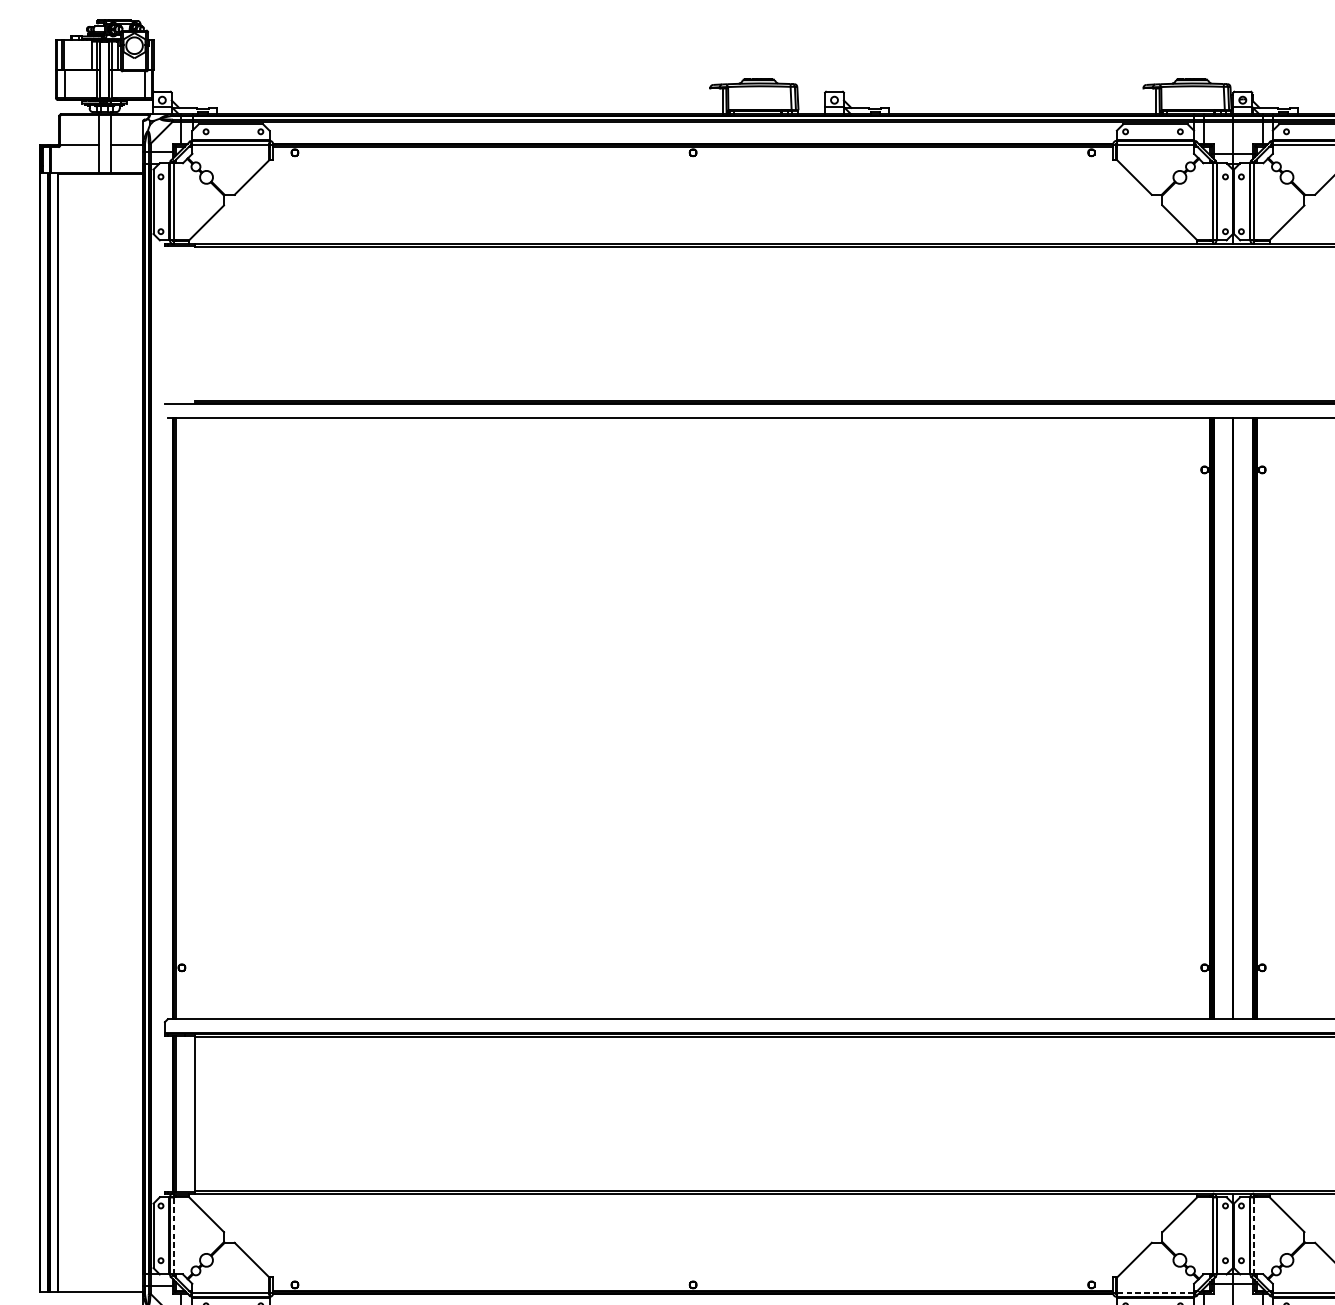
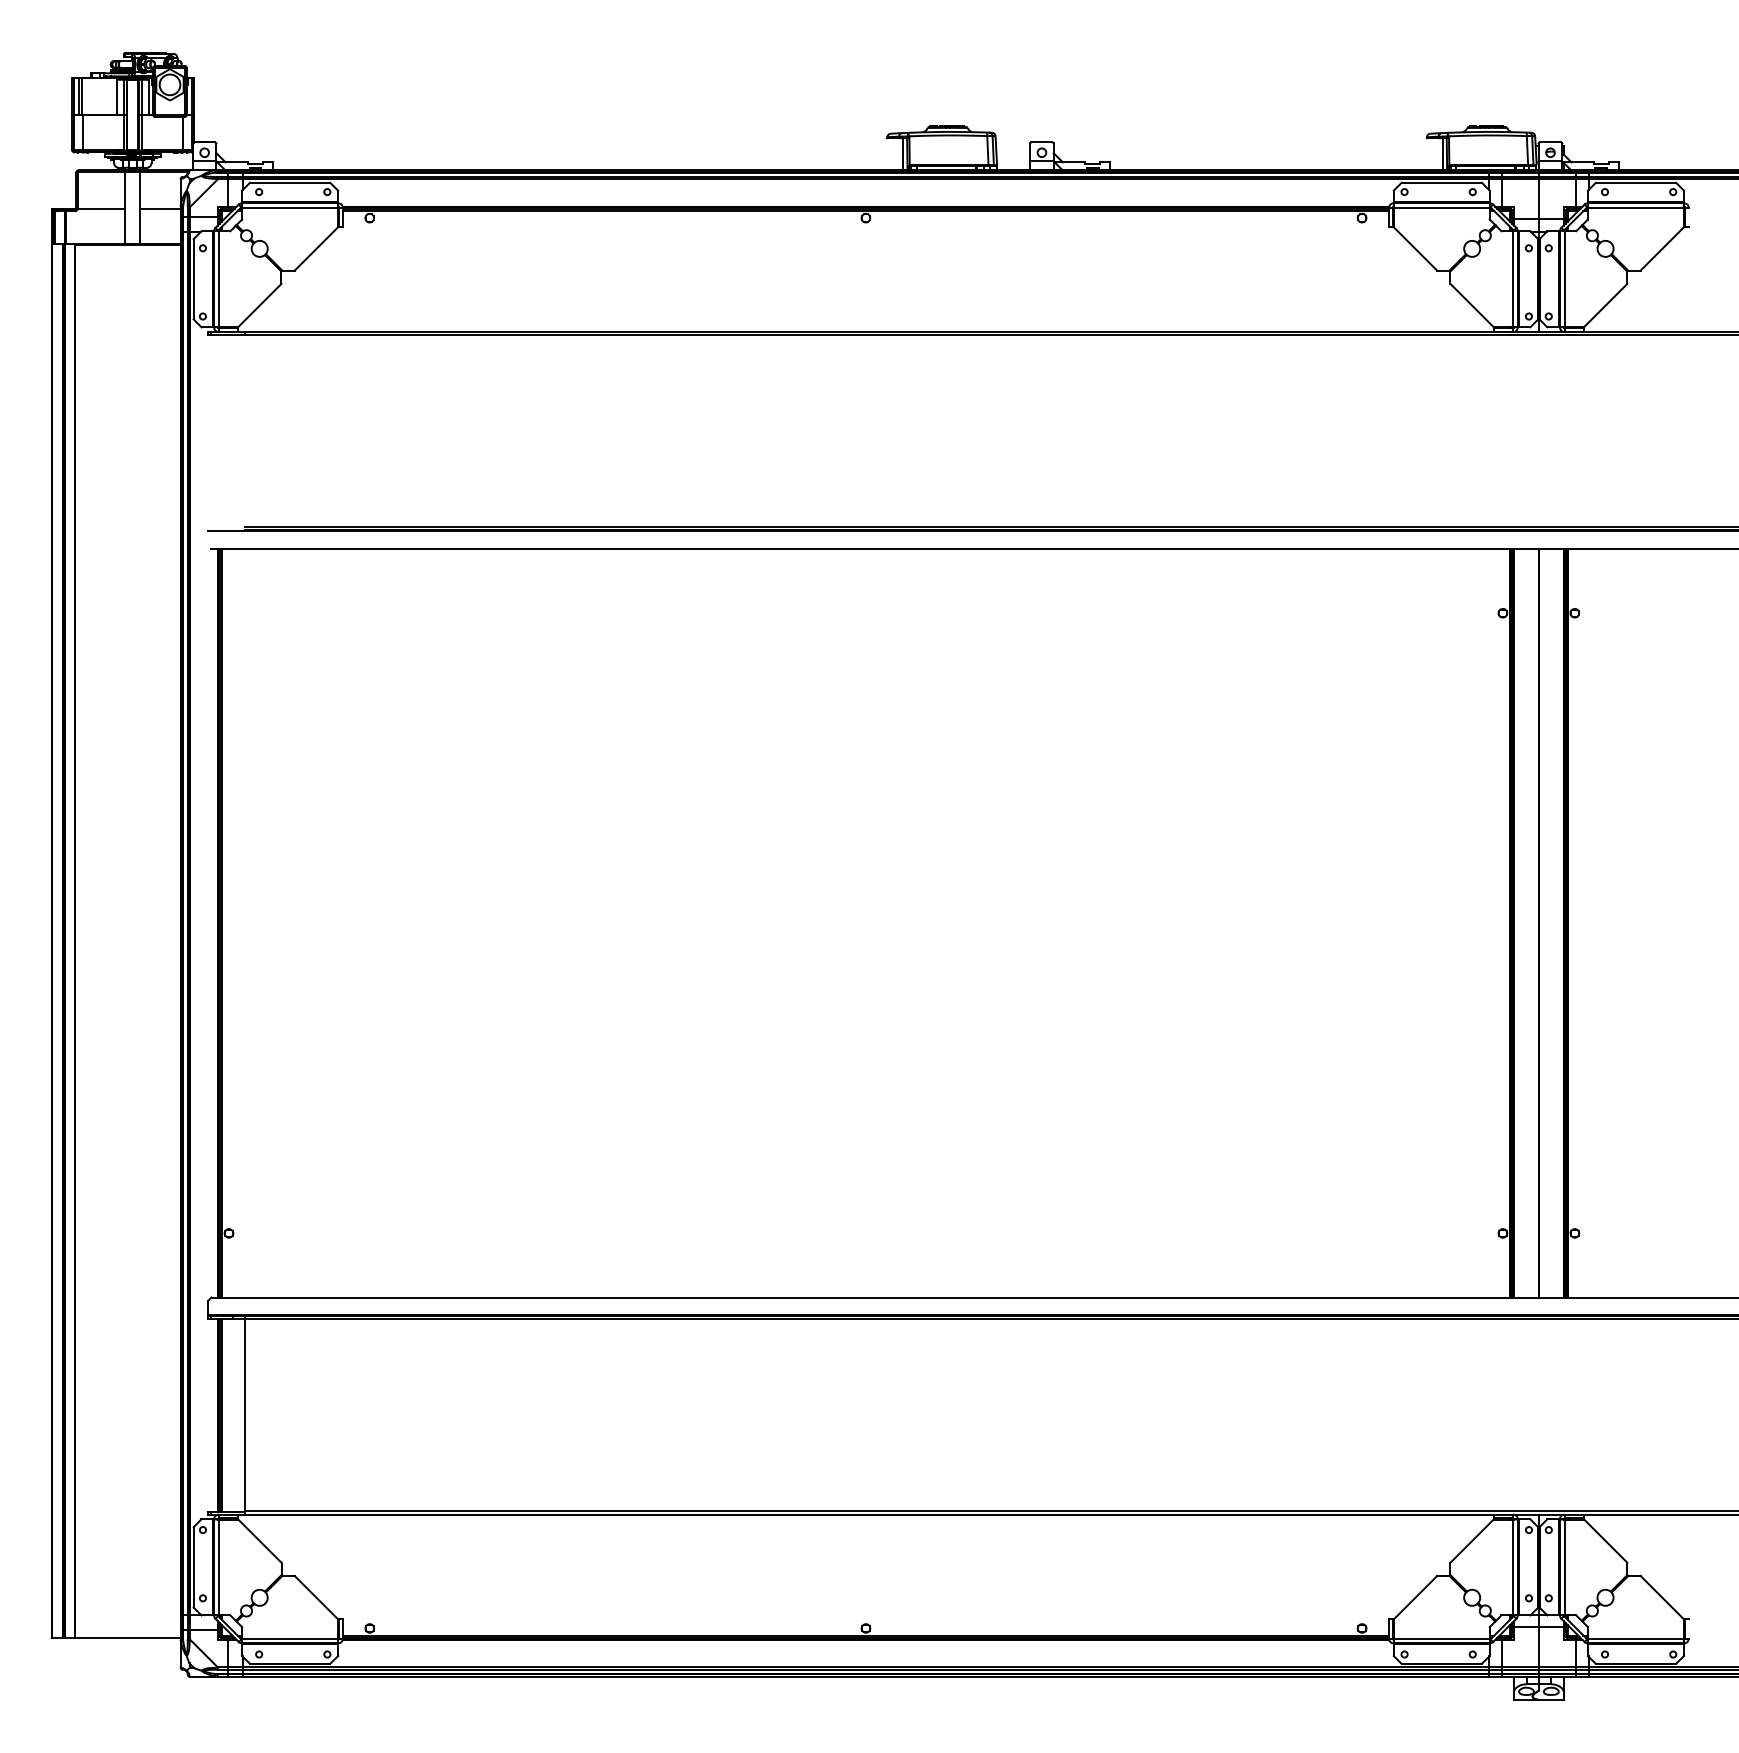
line: (173, 1235) -> (218, 1567), dashed -> solid
line: (1254, 1235) -> (1564, 1567), dashed -> solid
line: (1155, 1292) -> (1441, 1638), dashed -> solid

